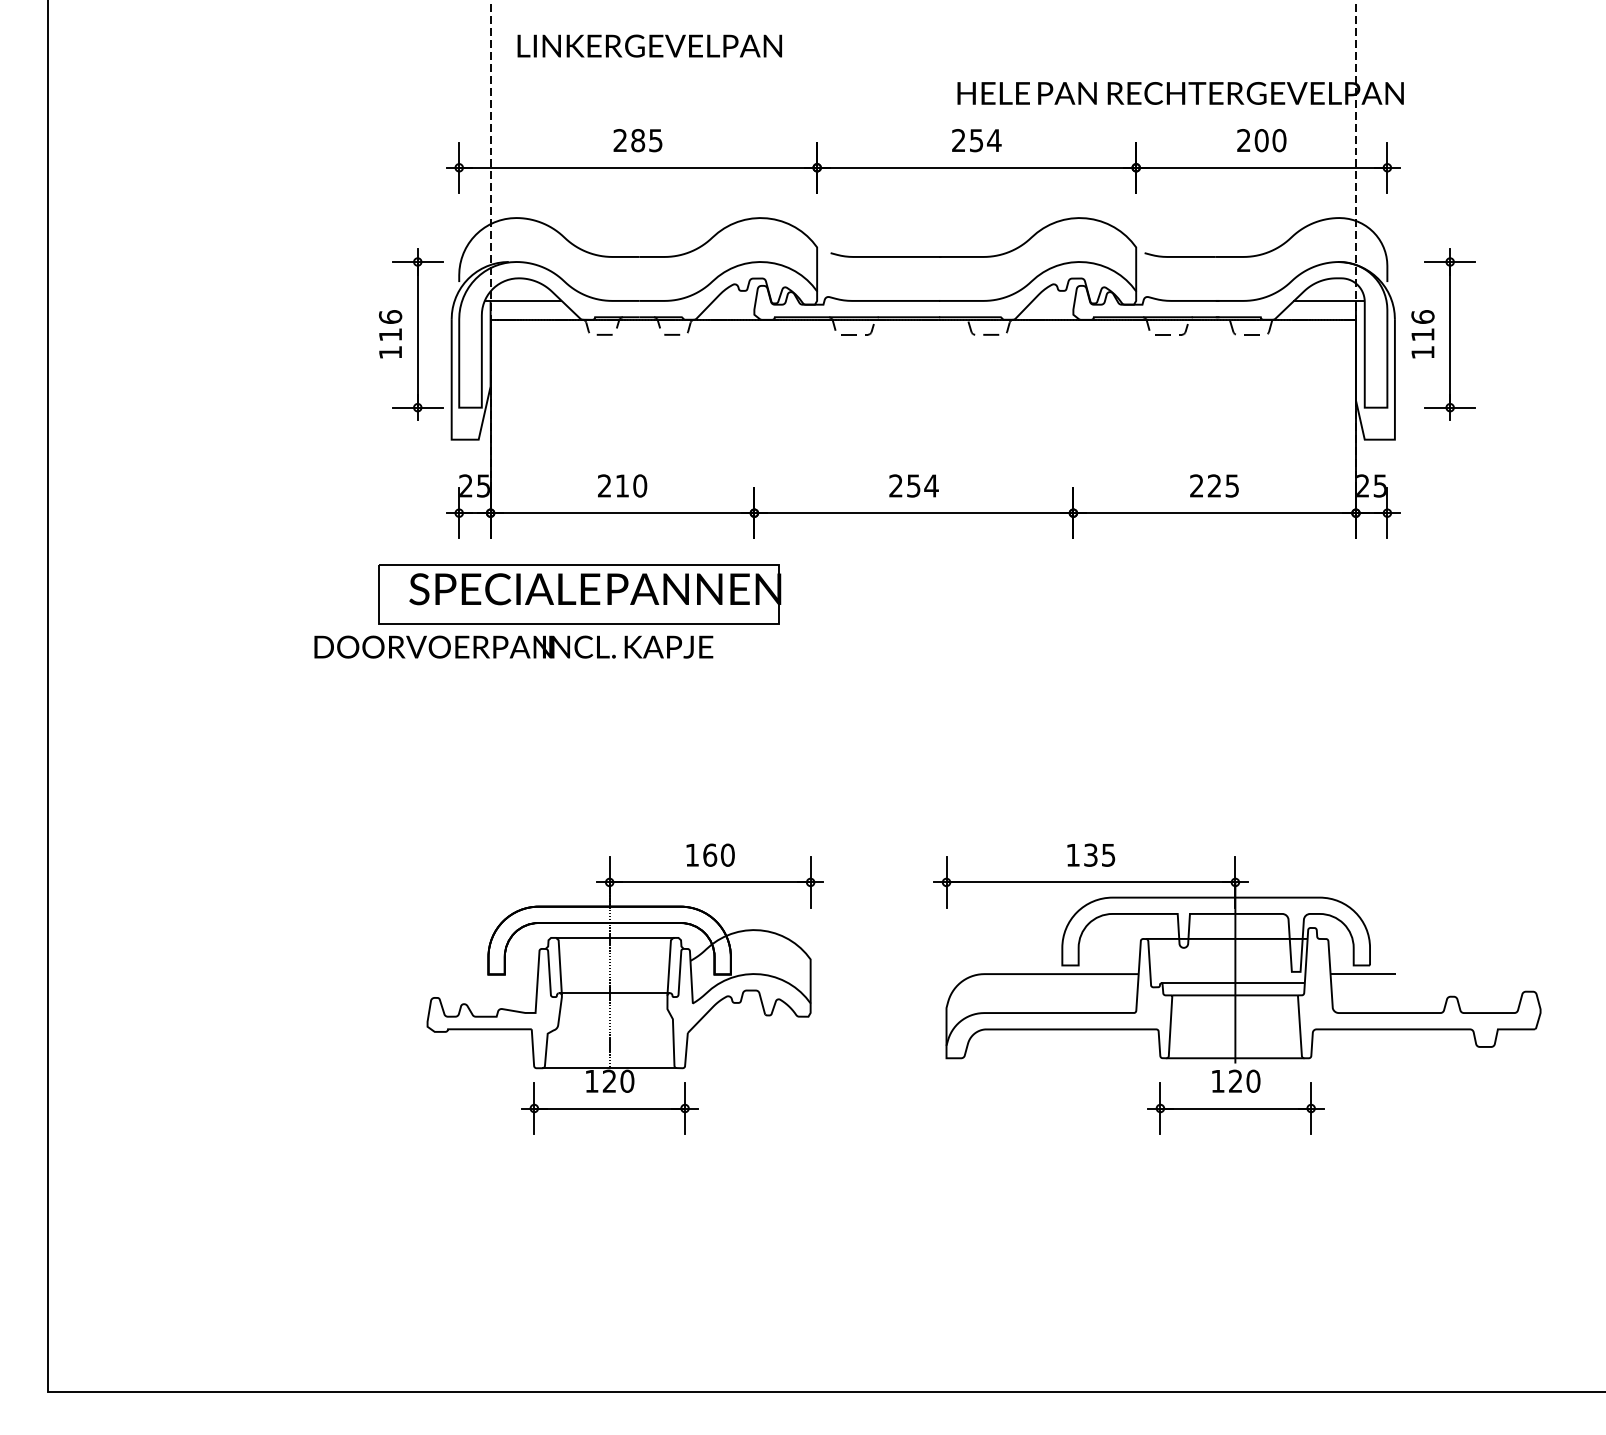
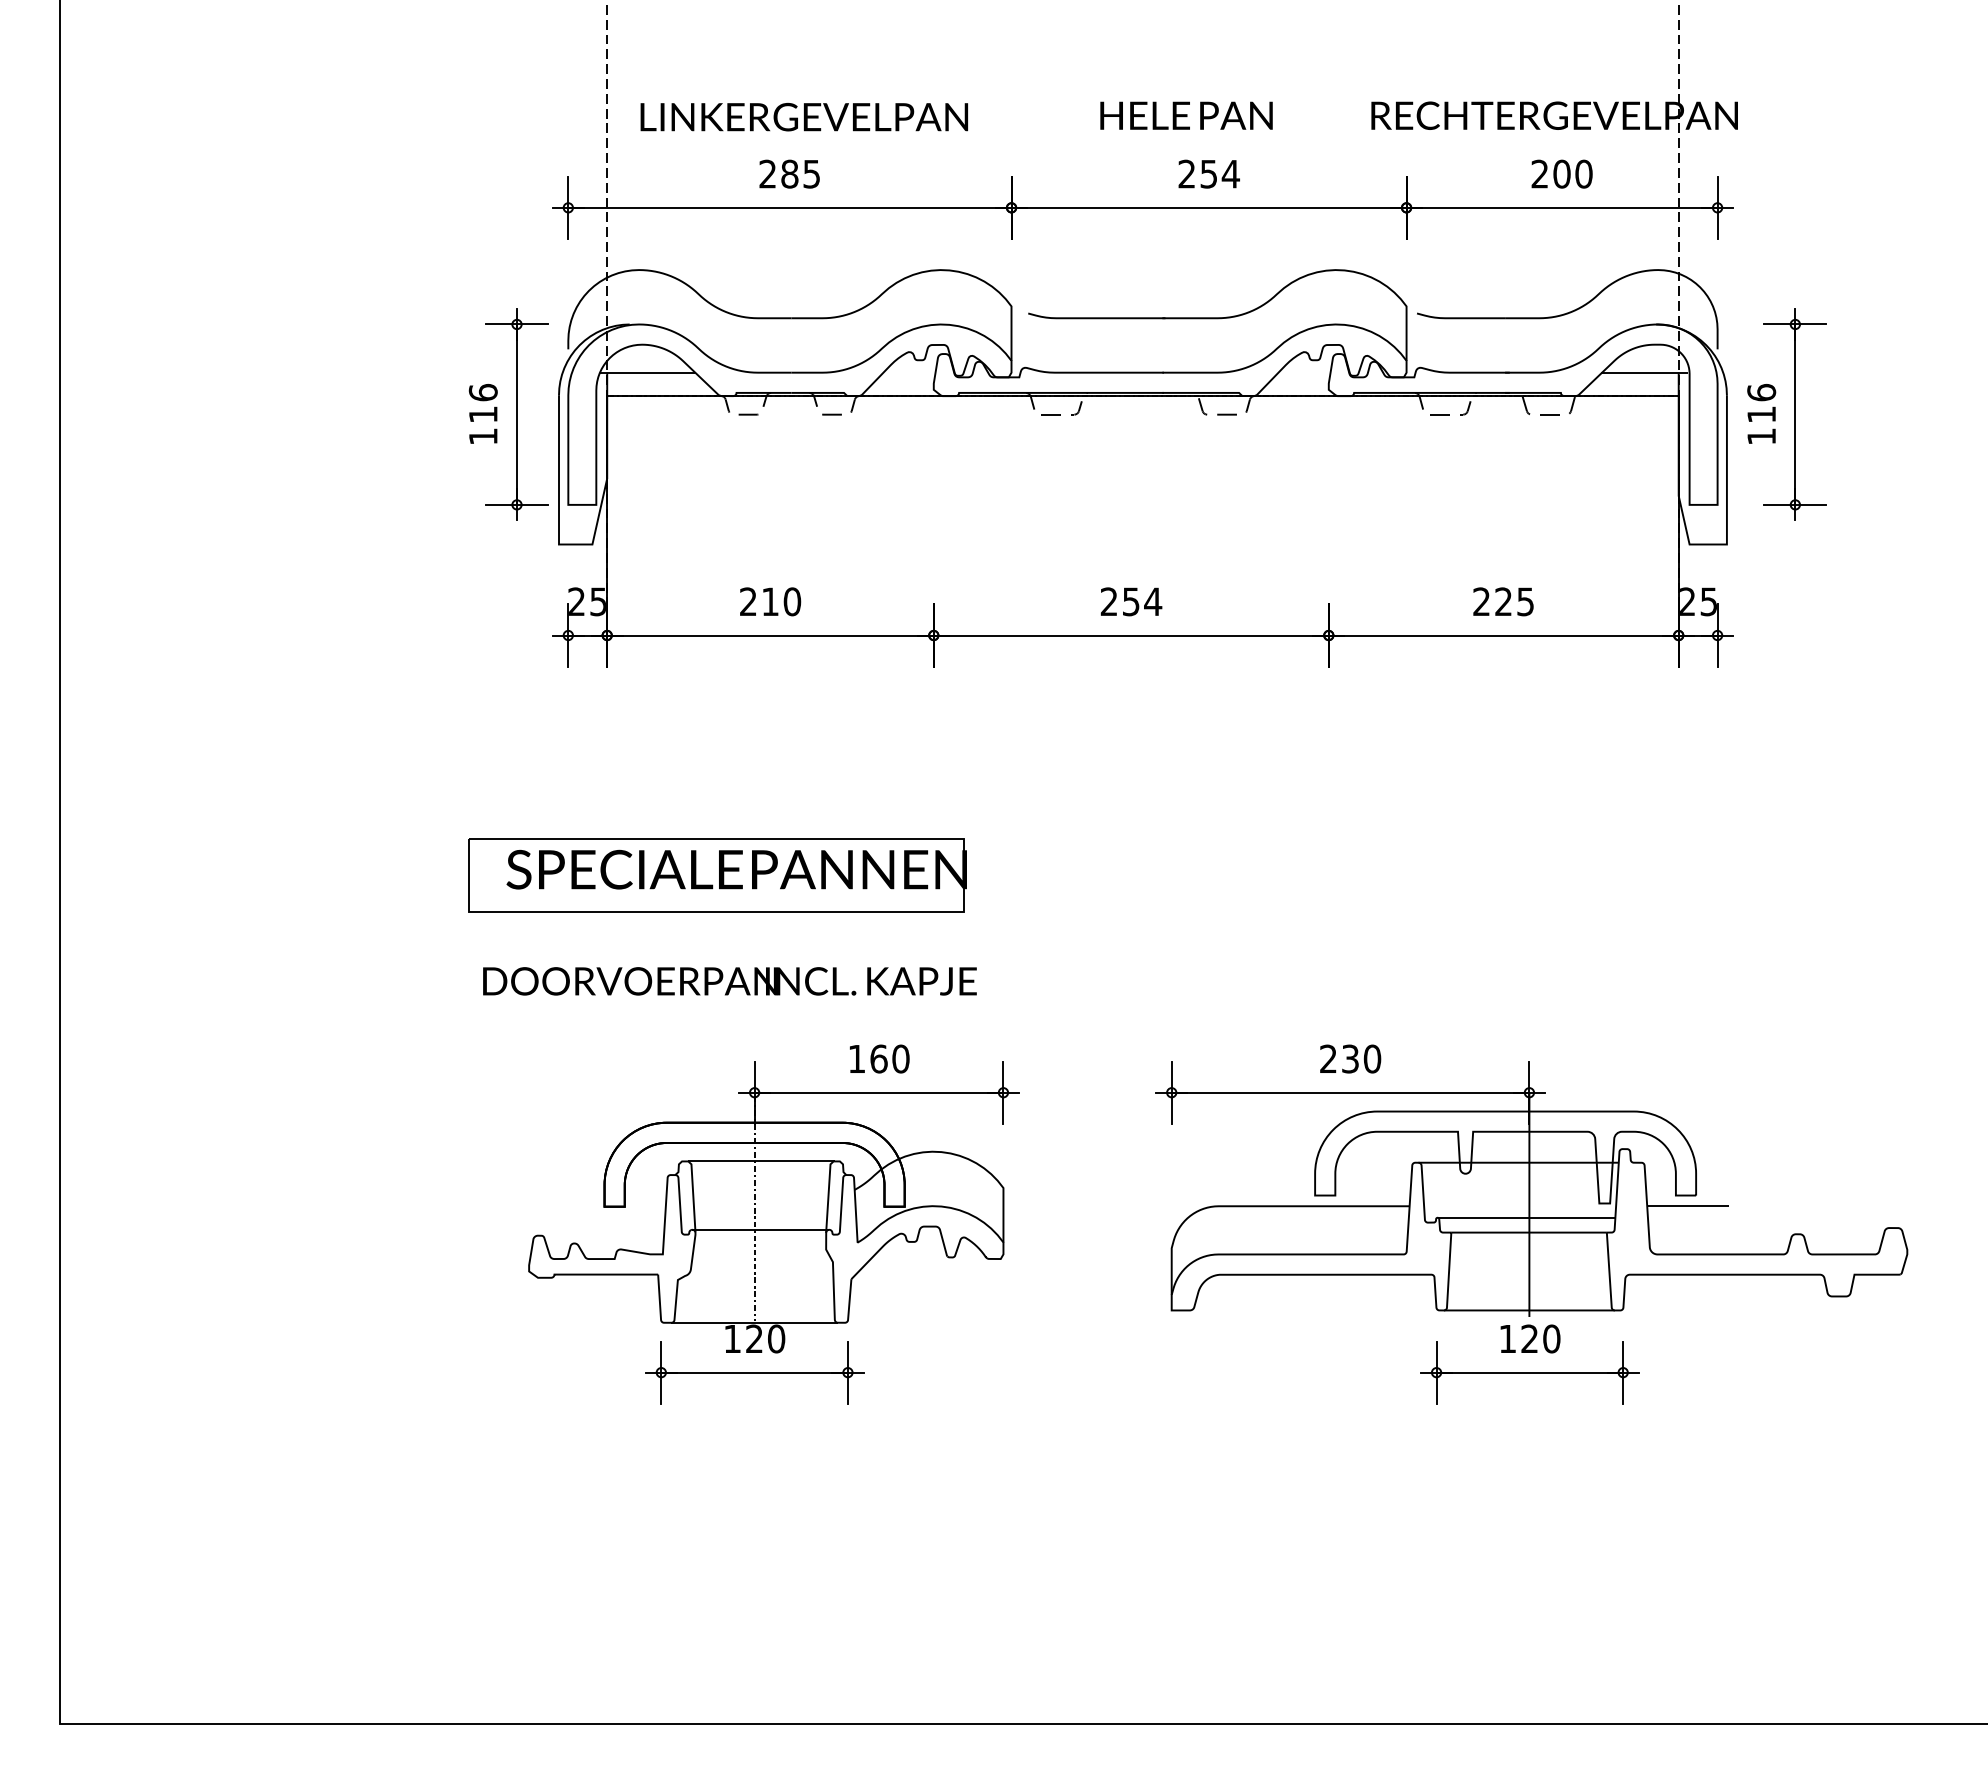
text: (649, 46) -> (803, 117), moved
text: (1027, 93) -> (1186, 115), moved
part: (579, 593) -> (717, 875), moved
text: (513, 647) -> (729, 981), moved
text: (1090, 854) -> (1350, 1058), 135 -> 230

